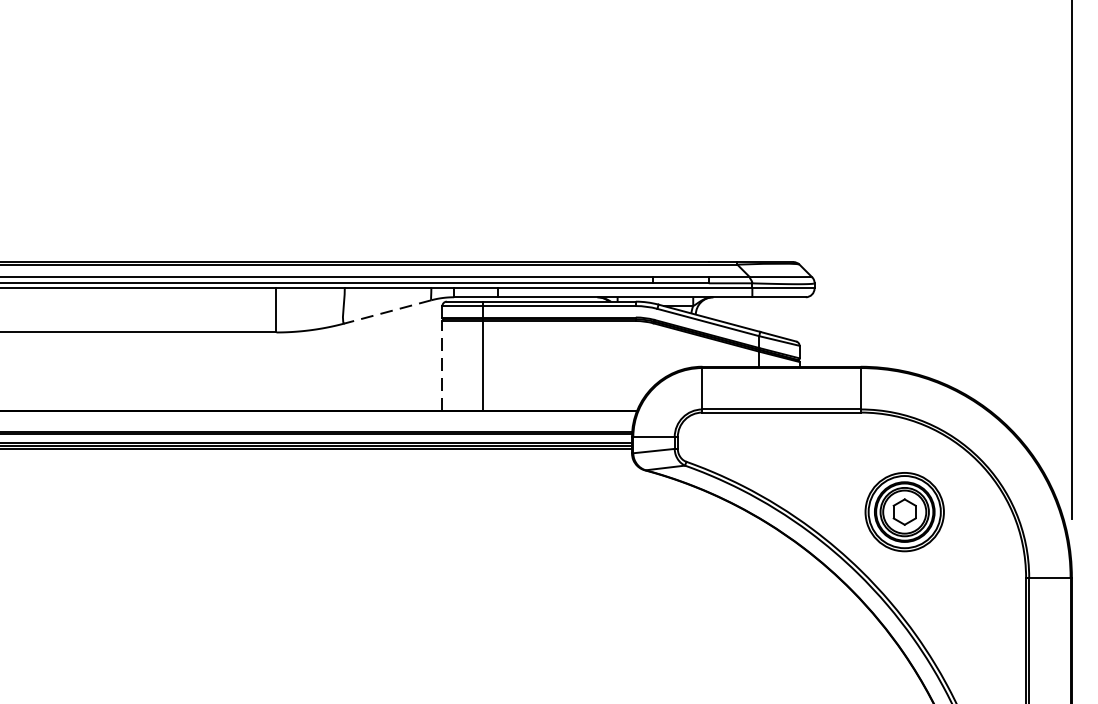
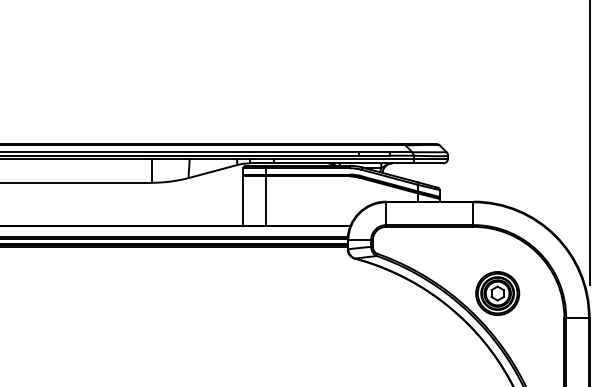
line: (388, 312) -> (213, 171), dashed -> solid
line: (442, 366) -> (243, 201), dashed -> solid
part: (904, 511) -> (497, 293), moved

